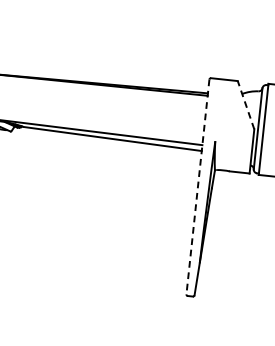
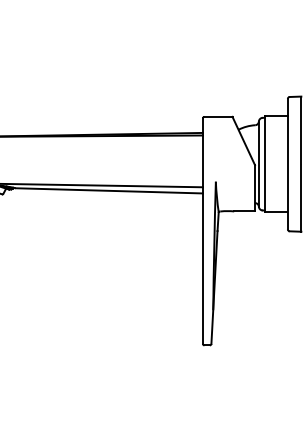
line: (245, 105) -> (243, 141), dashed -> solid
line: (197, 187) -> (202, 231), dashed -> solid

